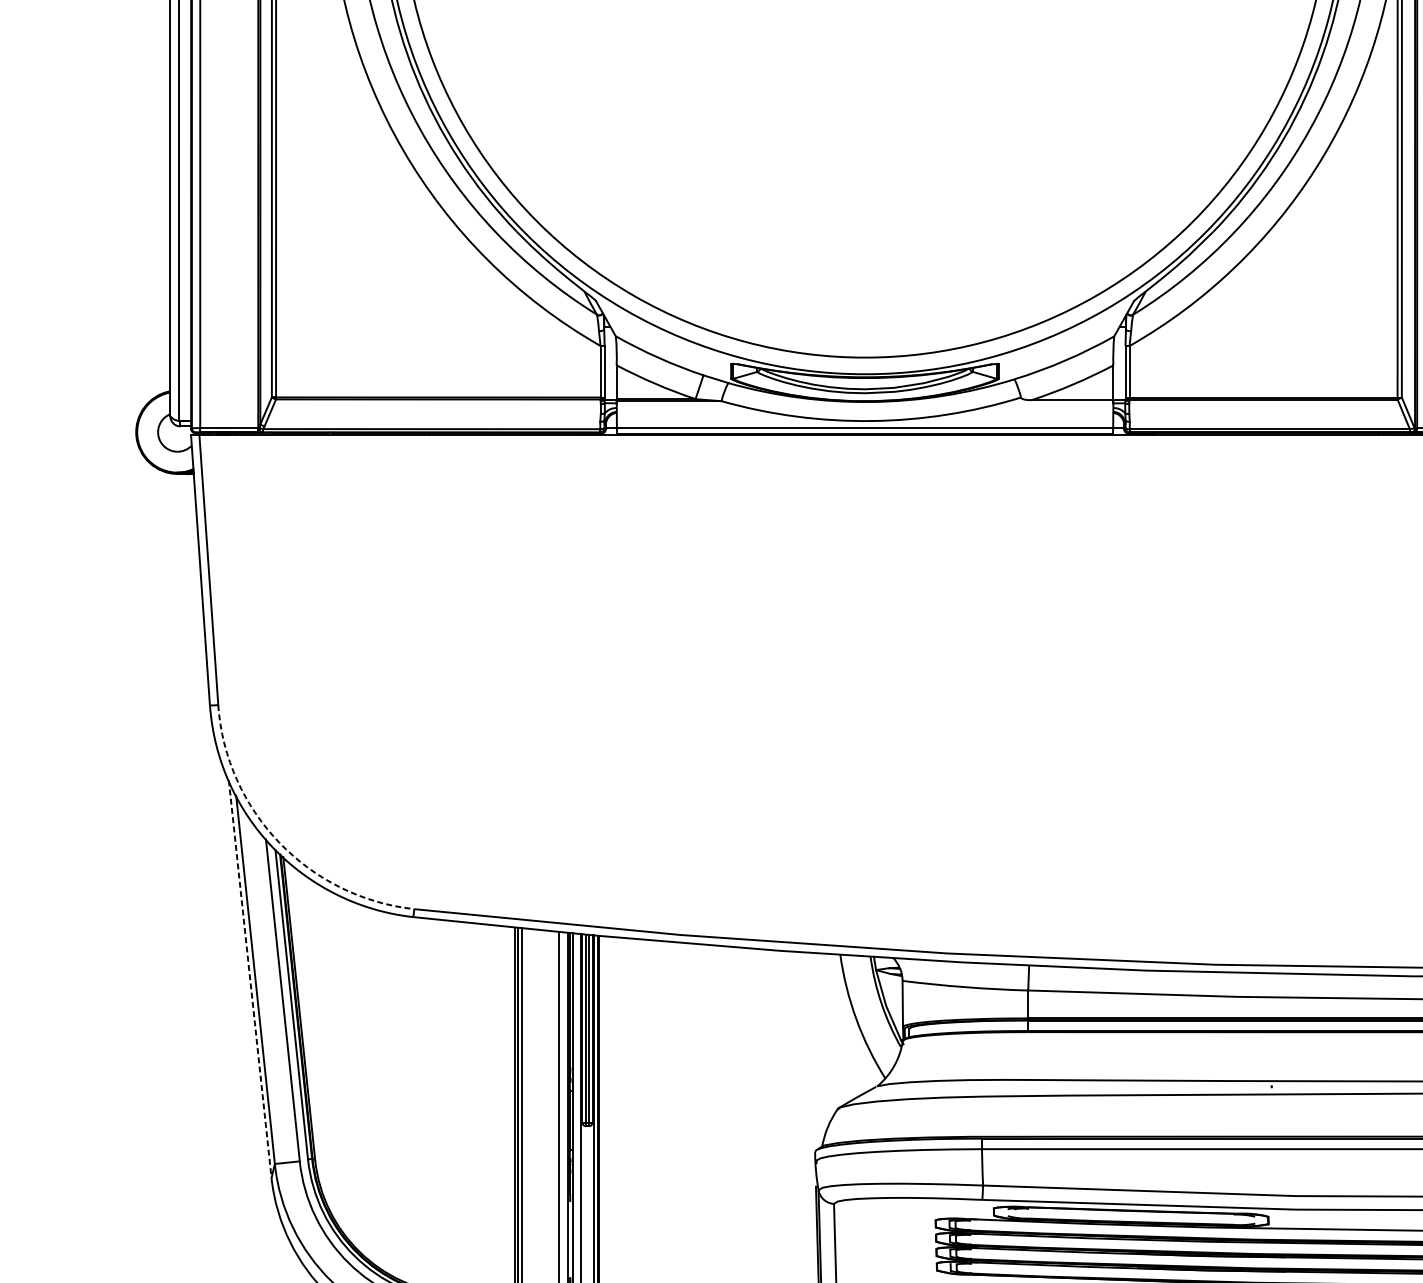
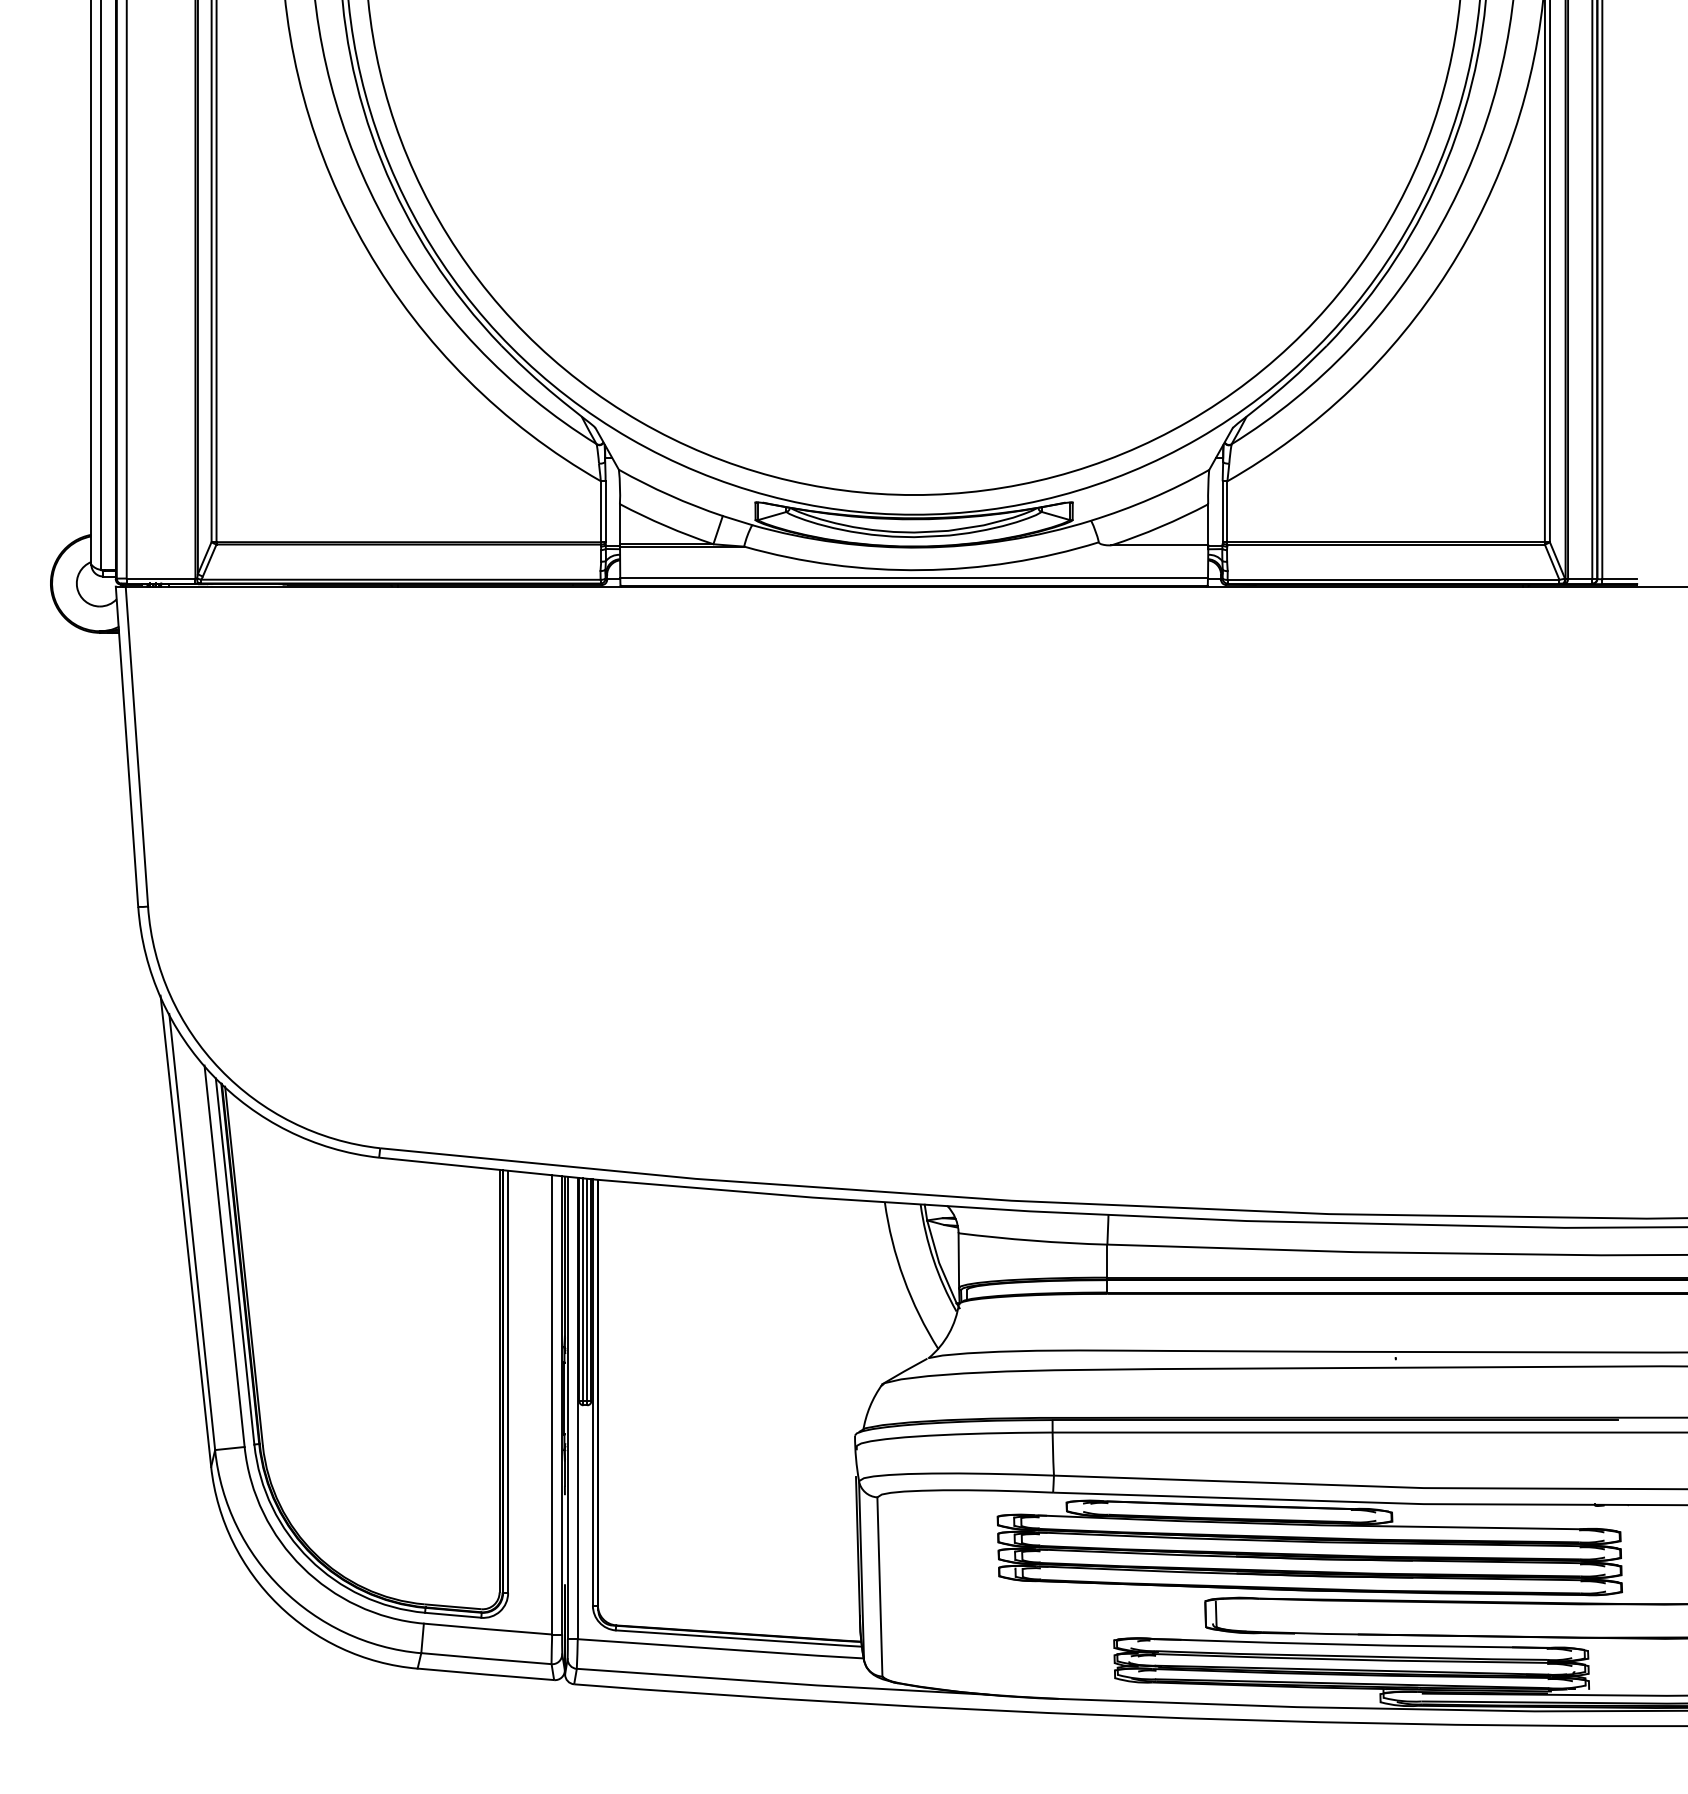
arc: (279, 842) -> (220, 1069), dashed -> solid
line: (249, 979) -> (185, 1231), dashed -> solid

